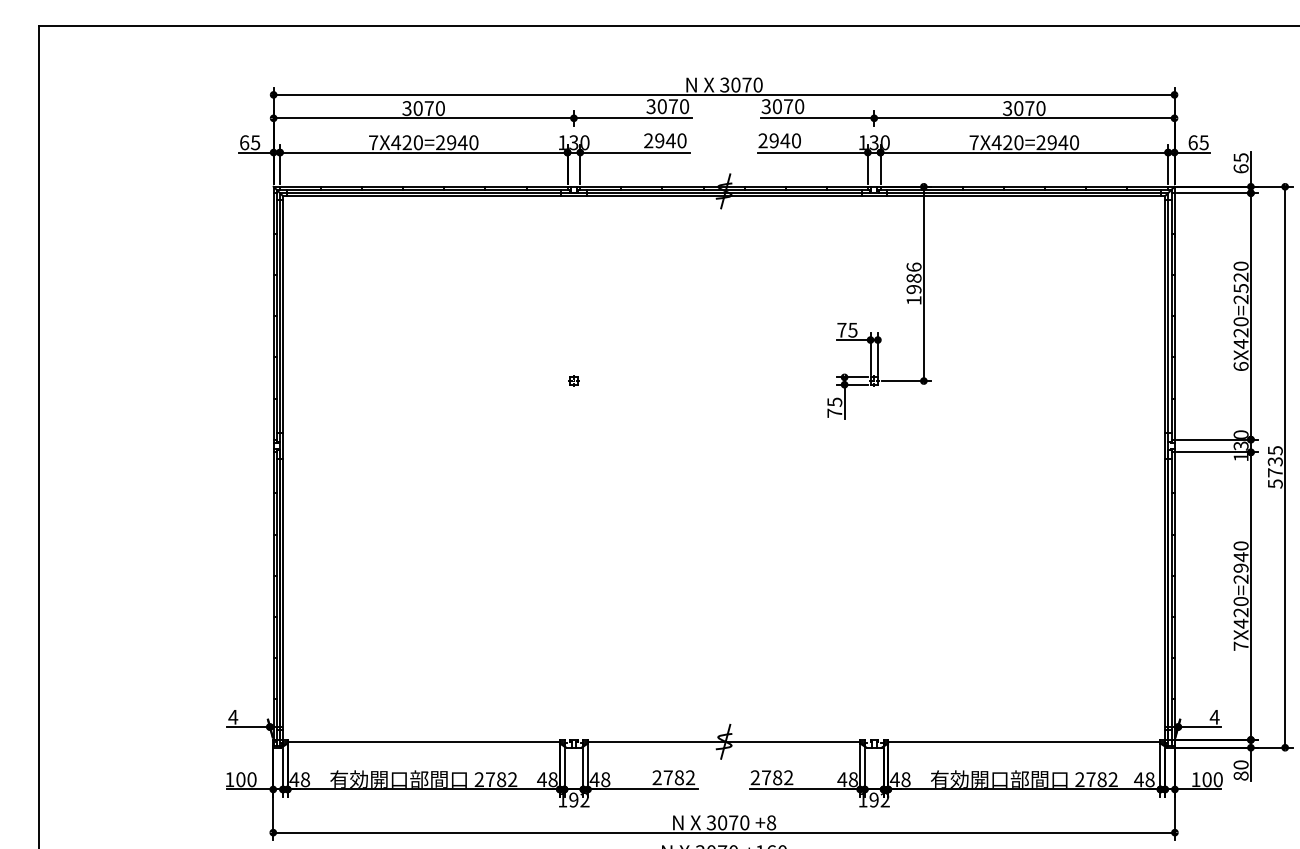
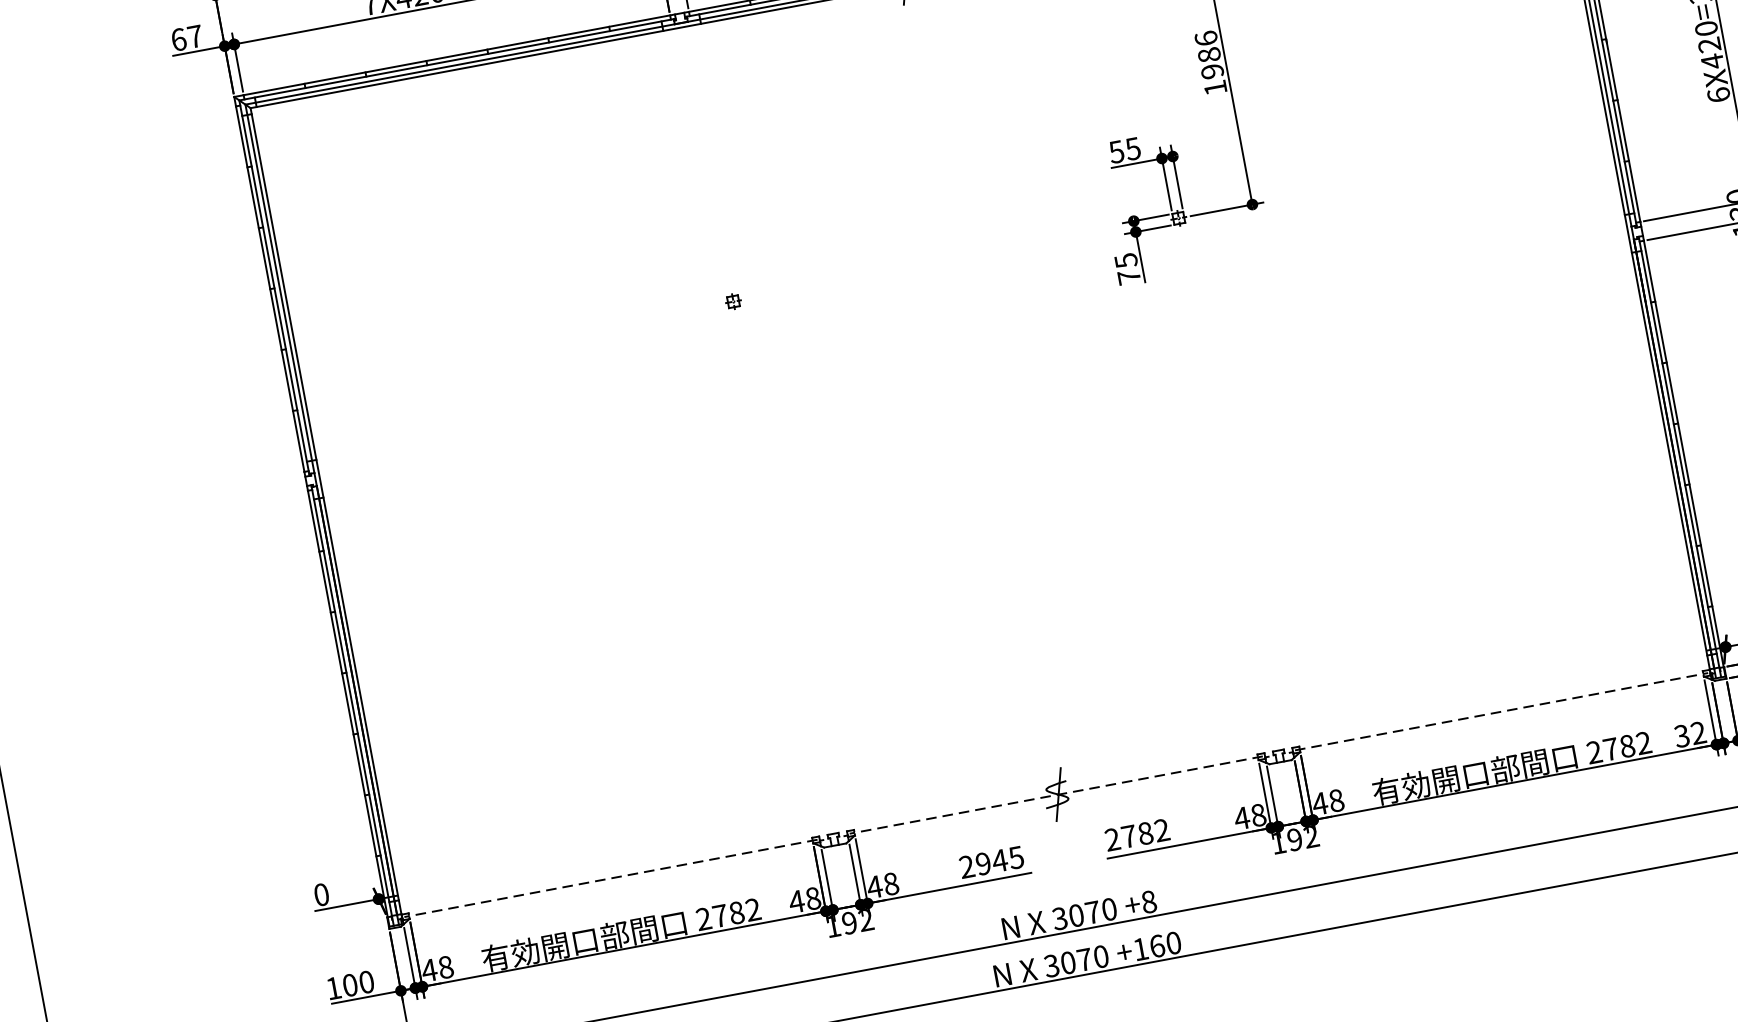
text: (255, 142) -> (195, 36), 65 -> 67
text: (841, 330) -> (1116, 152), 75 -> 55
text: (233, 716) -> (321, 893), 4 -> 0
line: (423, 741) -> (610, 877), solid -> dashed
line: (723, 741) -> (1055, 794), solid -> dashed
line: (1024, 741) -> (1501, 711), solid -> dashed
text: (679, 777) -> (1000, 860), 2782 -> 2945
text: (1144, 779) -> (1690, 734), 48 -> 32

